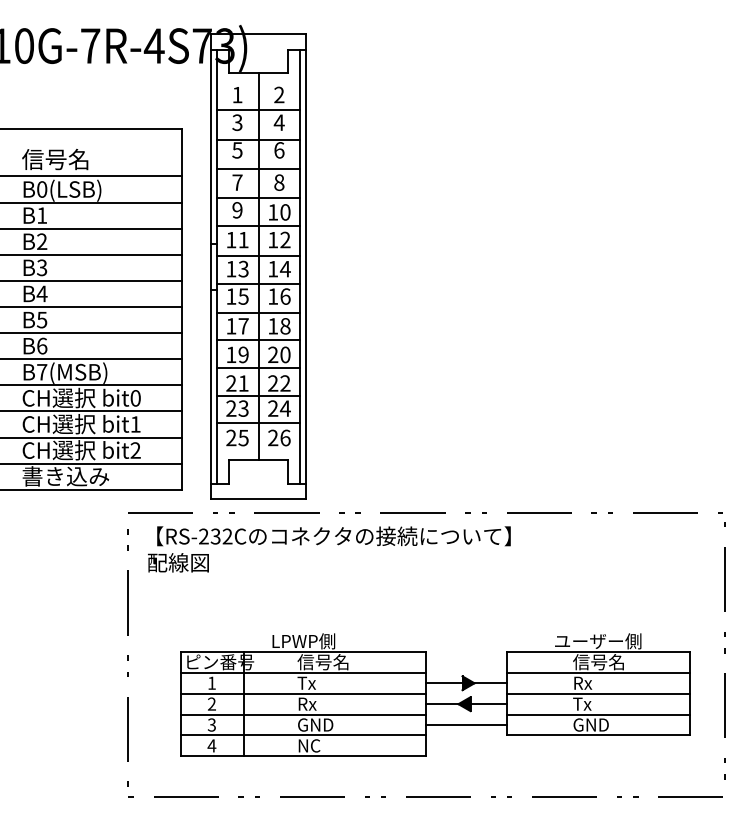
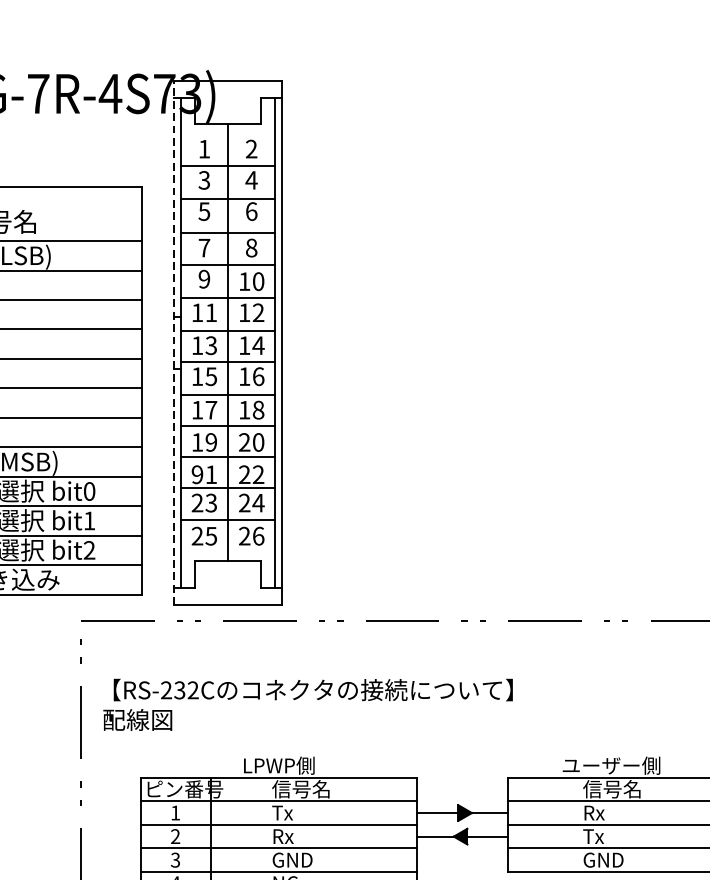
line: (210, 266) -> (173, 342), solid -> dashed
text: (231, 383) -> (197, 474), 21 -> 91
text: (329, 549) -> (308, 704), moved
line: (466, 725) -> (462, 860), removed

